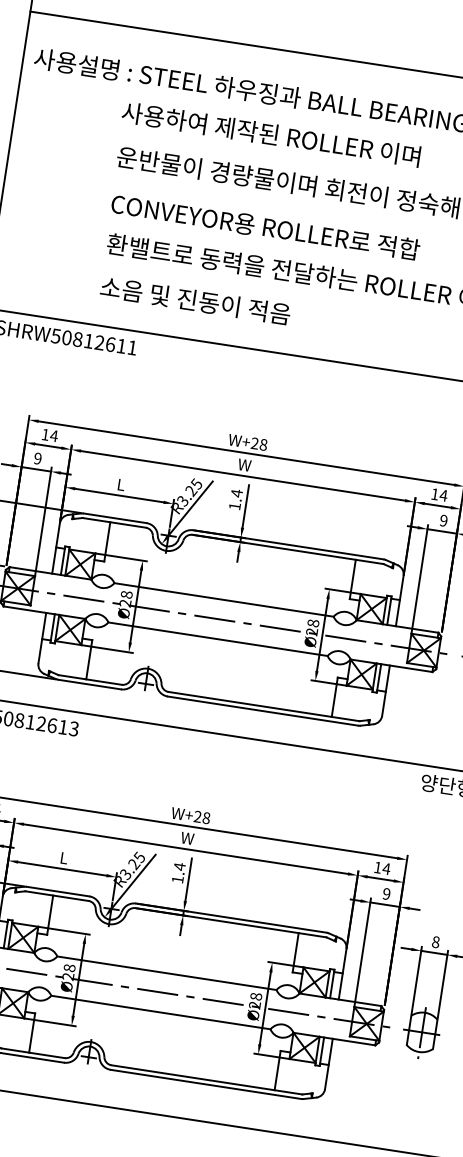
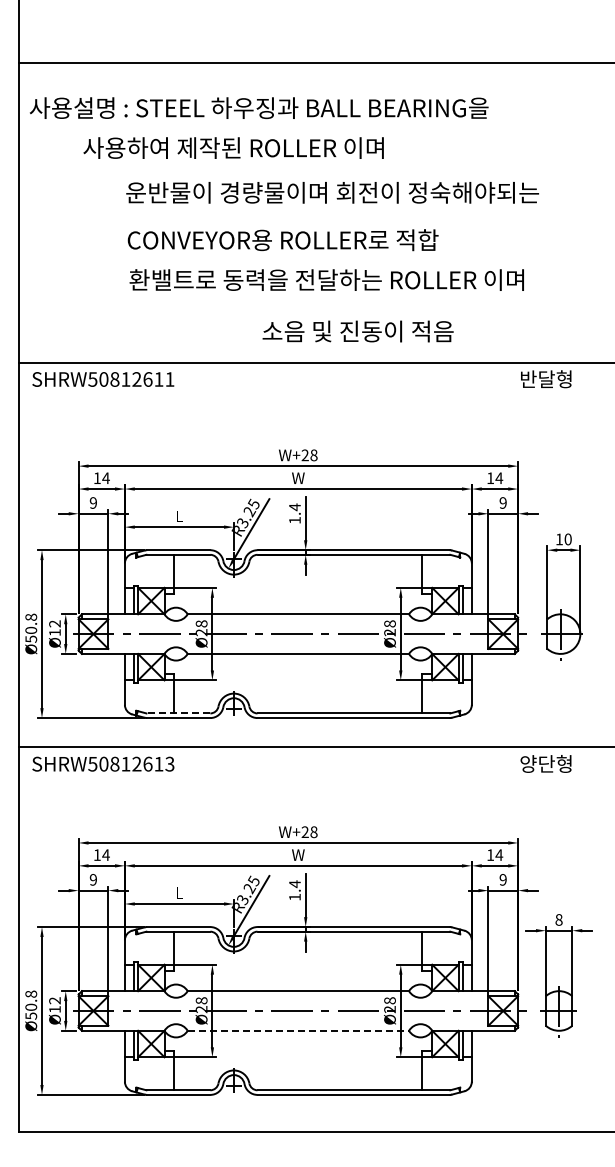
text: (271, 133) -> (233, 147), moved
text: (194, 300) -> (357, 331), moved
line: (90, 680) -> (178, 713), solid -> dashed
line: (161, 1012) -> (298, 1030), solid -> dashed

